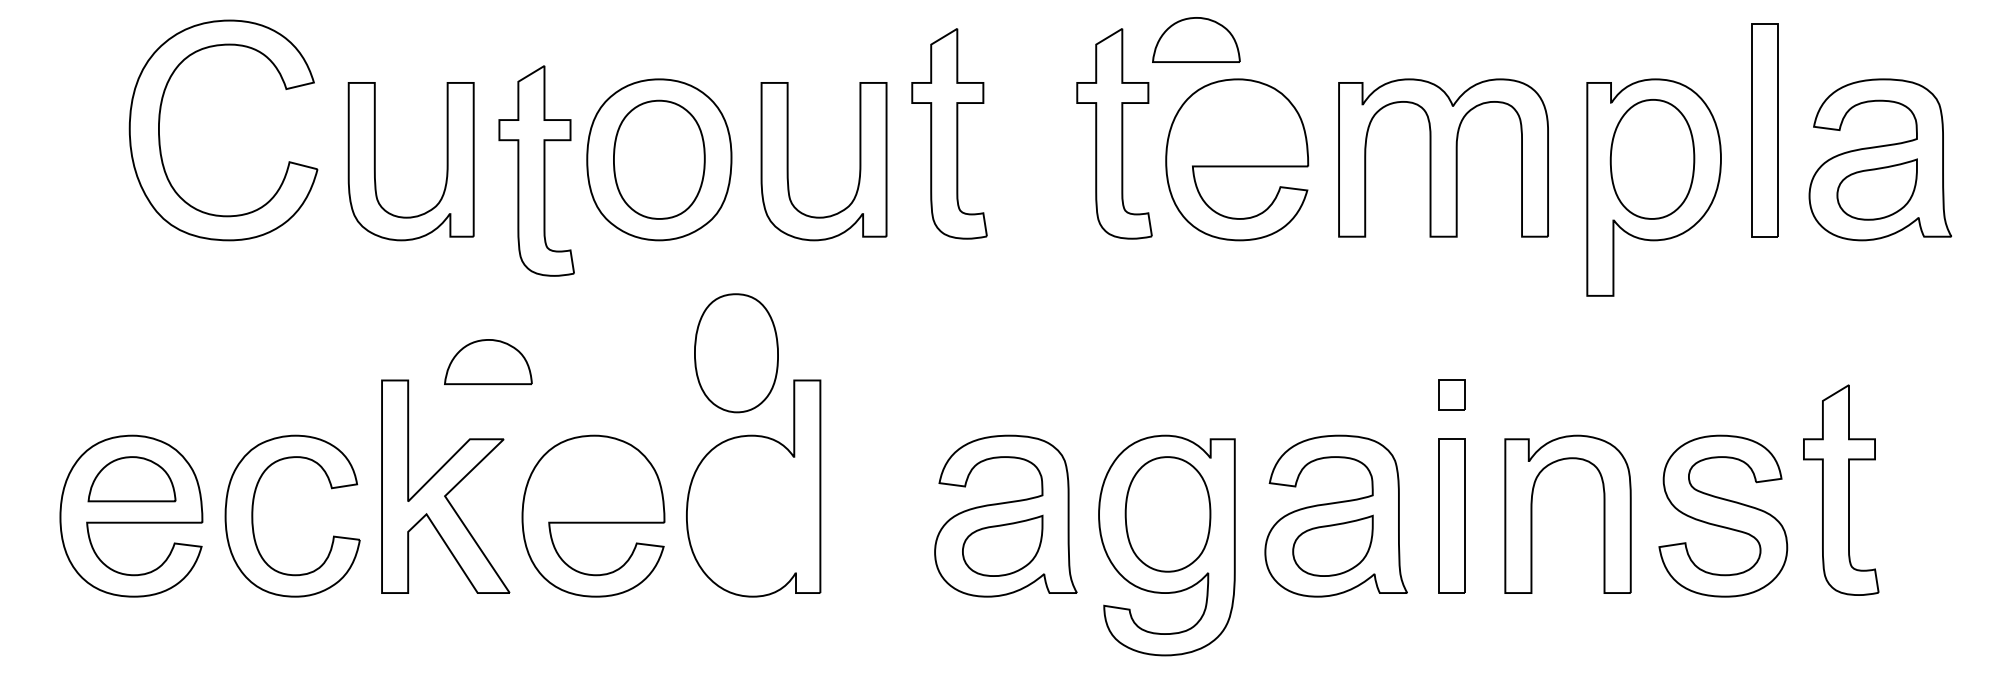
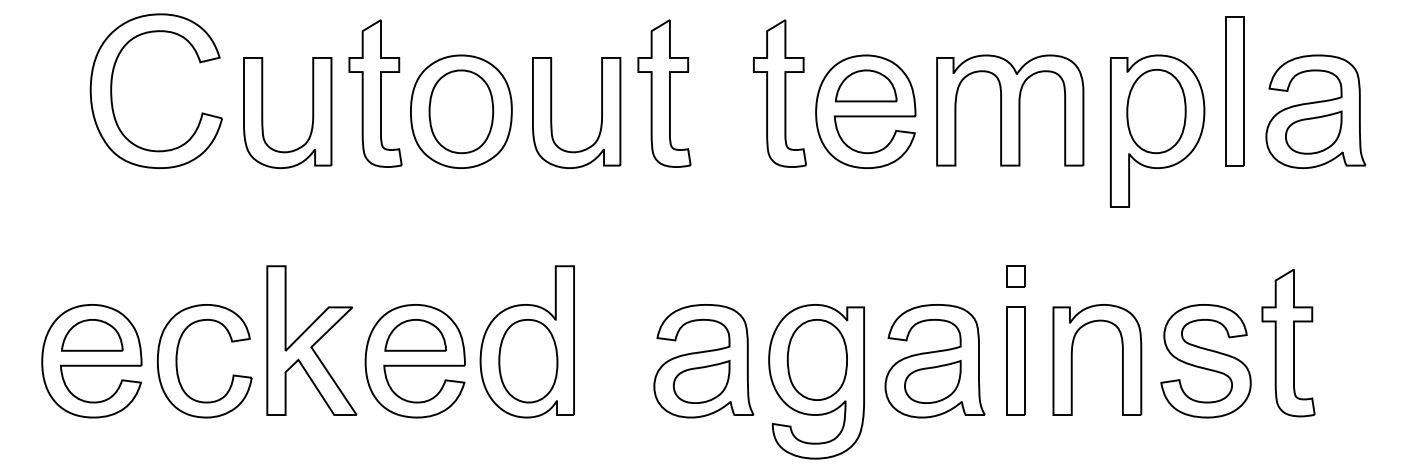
part: (1196, 39) -> (866, 85), moved
part: (536, 170) -> (375, 93), moved
part: (736, 353) -> (528, 361), moved
part: (488, 362) -> (415, 335), moved

